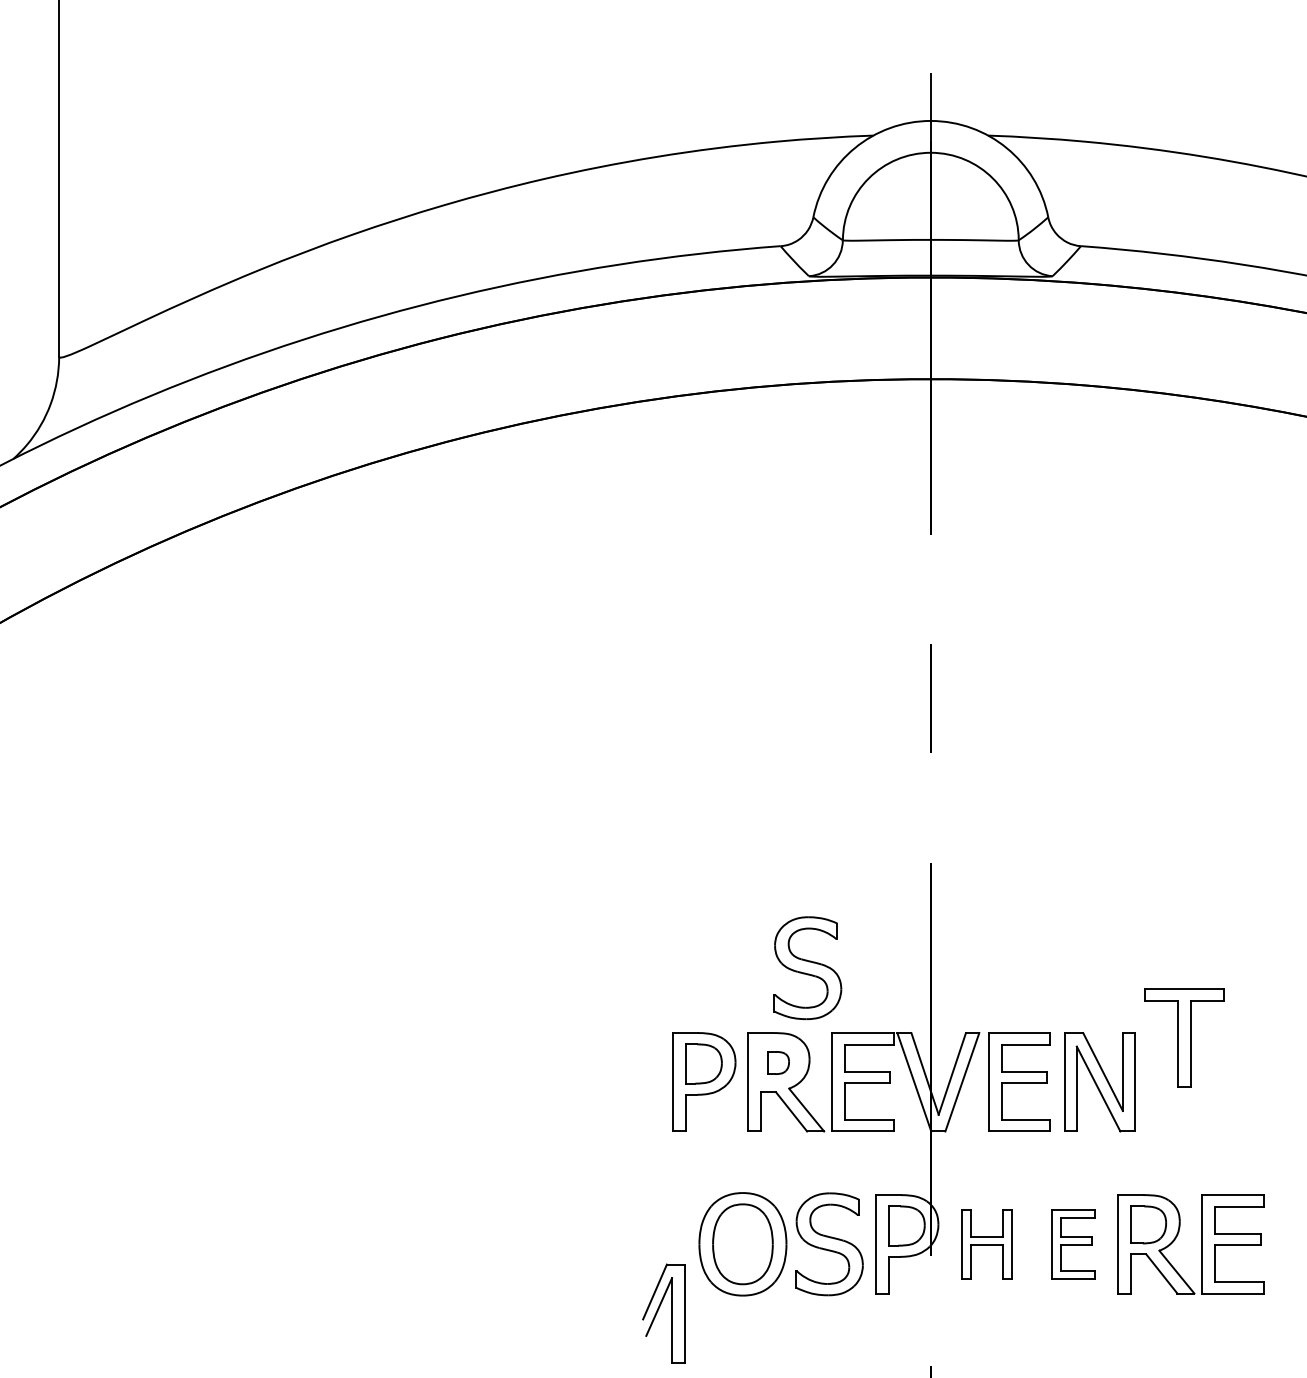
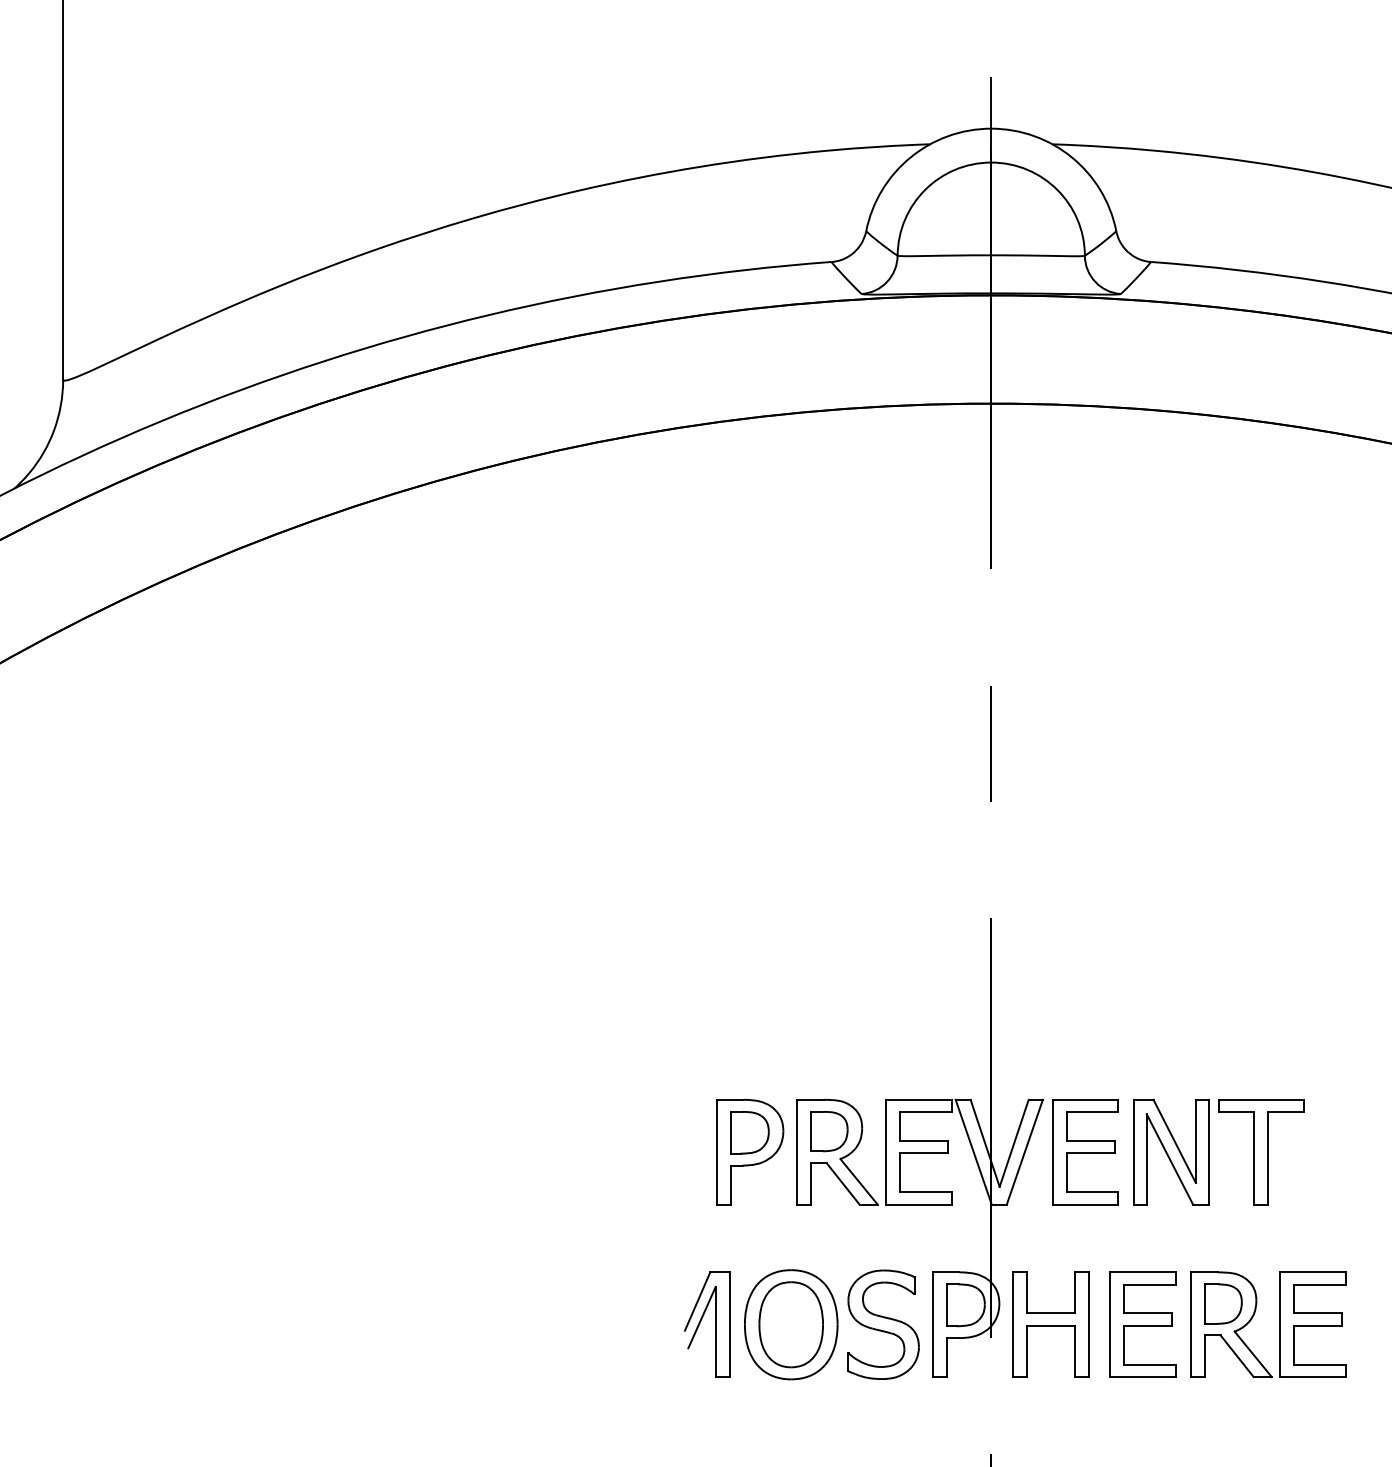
part: (807, 967) -> (860, 1030), removed
part: (1184, 1038) -> (1261, 1152), moved
part: (778, 1062) -> (829, 1131), size x1.67
part: (986, 1244) -> (1050, 1324), size x1.43
part: (1072, 1244) -> (1142, 1324), size x1.43
part: (658, 1310) -> (701, 1321), moved

